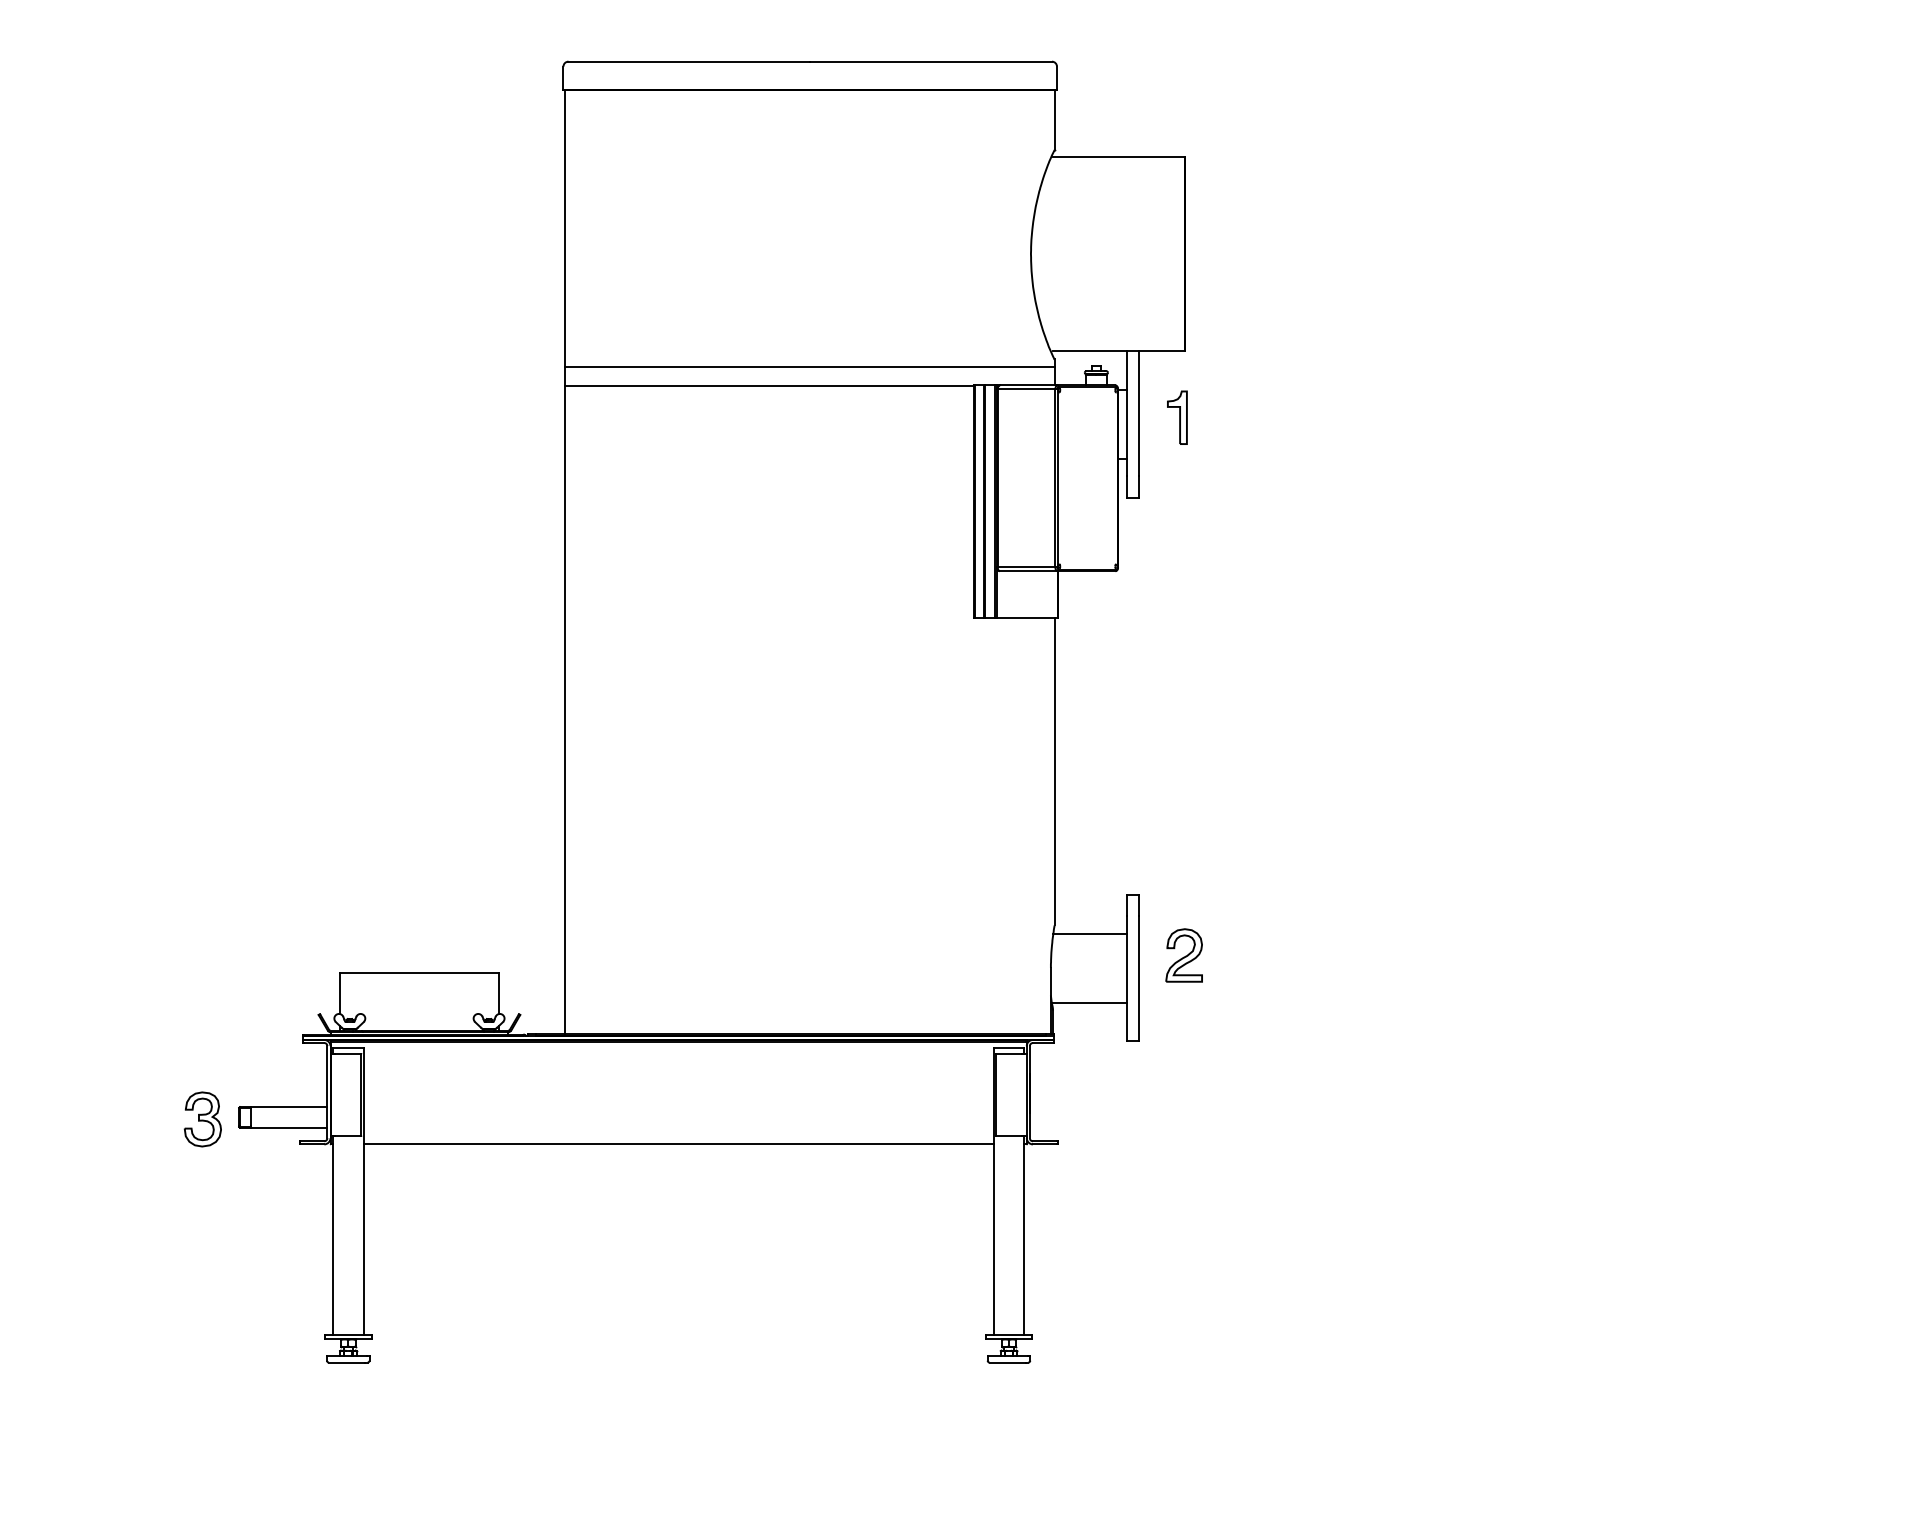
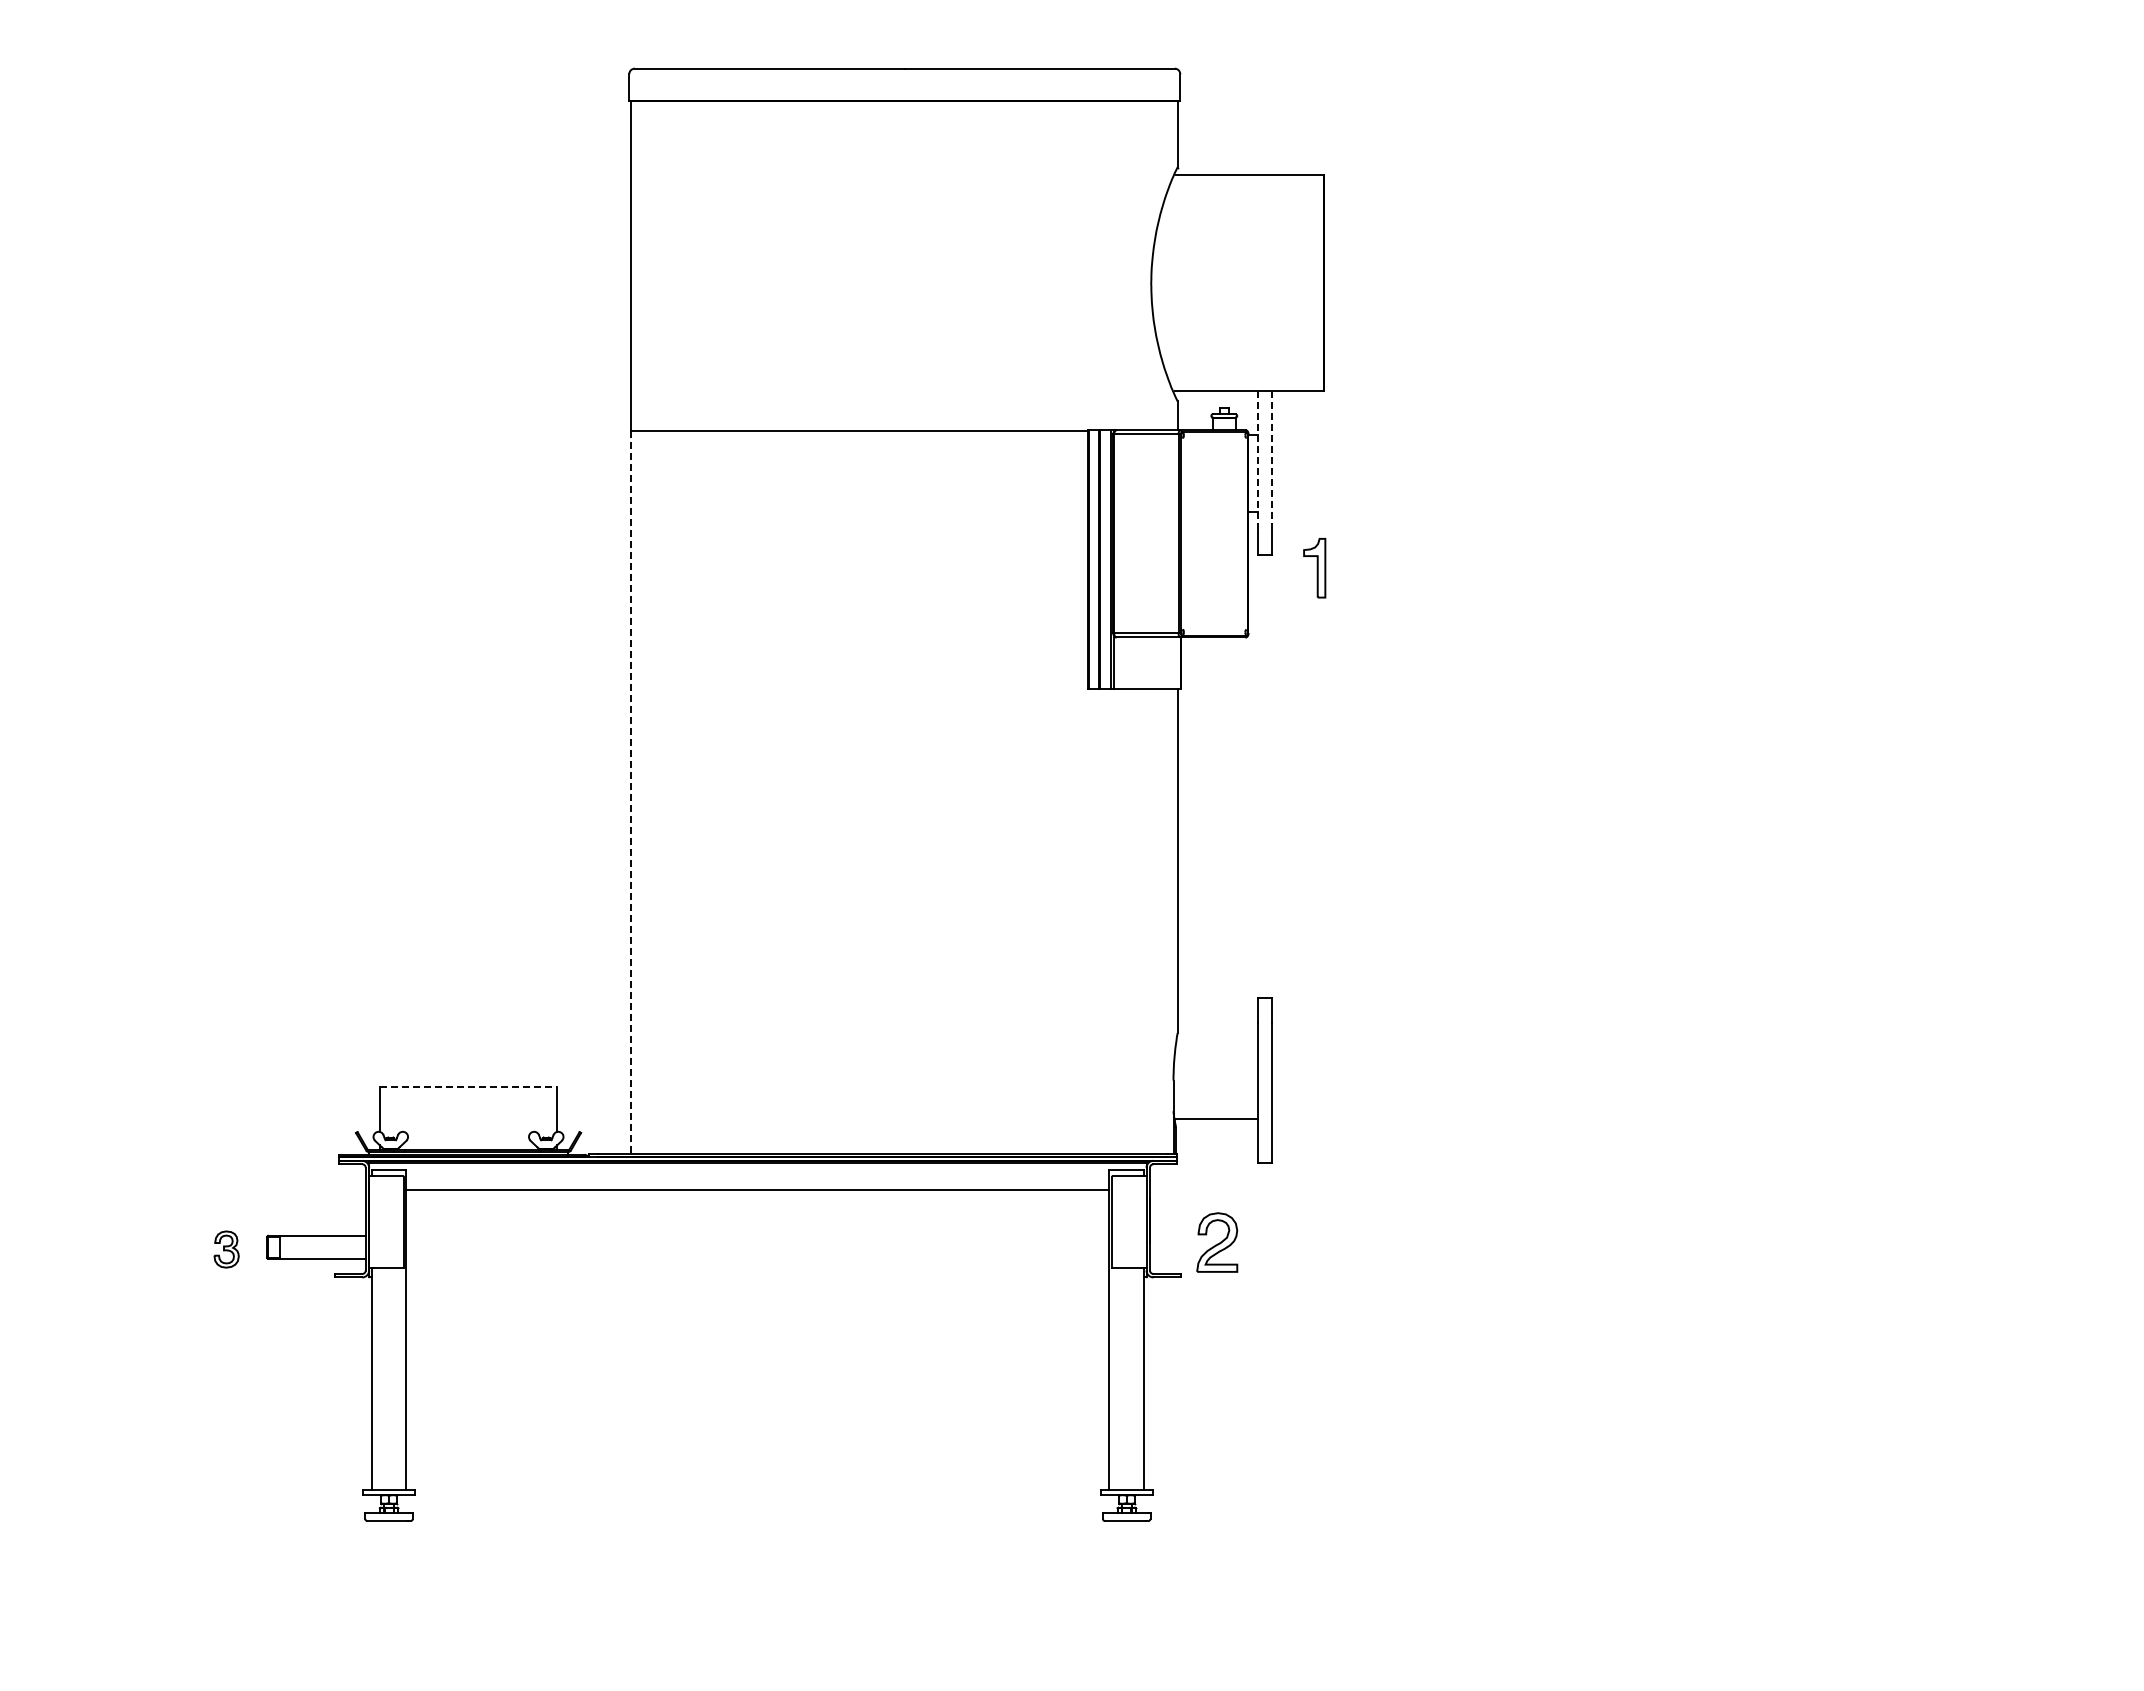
line: (809, 366) -> (904, 409), removed
line: (1126, 413) -> (1257, 461), solid -> dashed
line: (1138, 413) -> (1271, 461), solid -> dashed
part: (1177, 418) -> (1314, 568), moved
line: (565, 710) -> (631, 792), solid -> dashed
line: (1089, 933) -> (1216, 1042), removed
part: (1184, 955) -> (1217, 1242), moved
line: (419, 973) -> (468, 1086), solid -> dashed
part: (202, 1119) -> (226, 1249), size x0.6
line: (678, 1144) -> (757, 1190), moved

